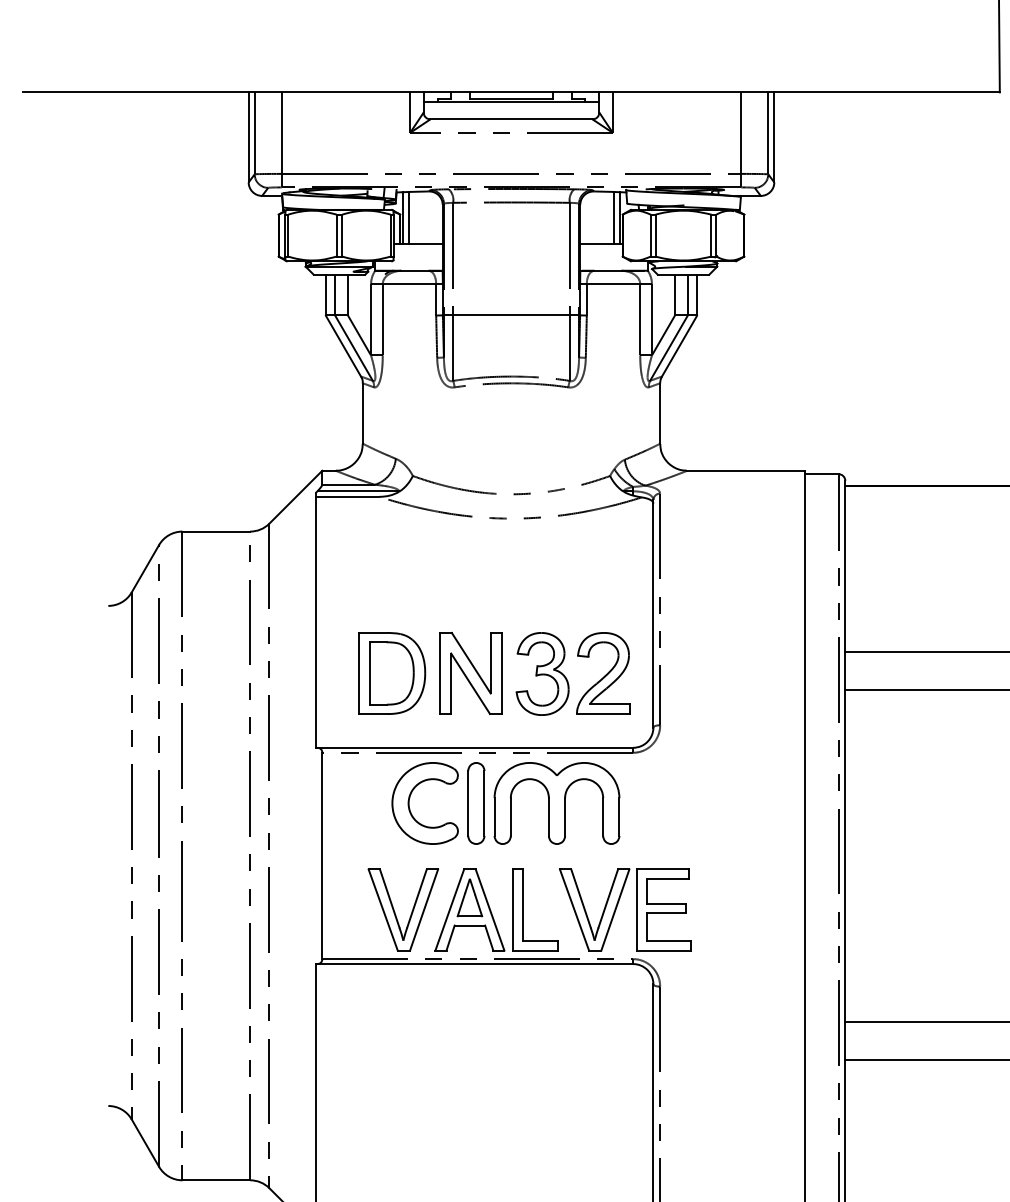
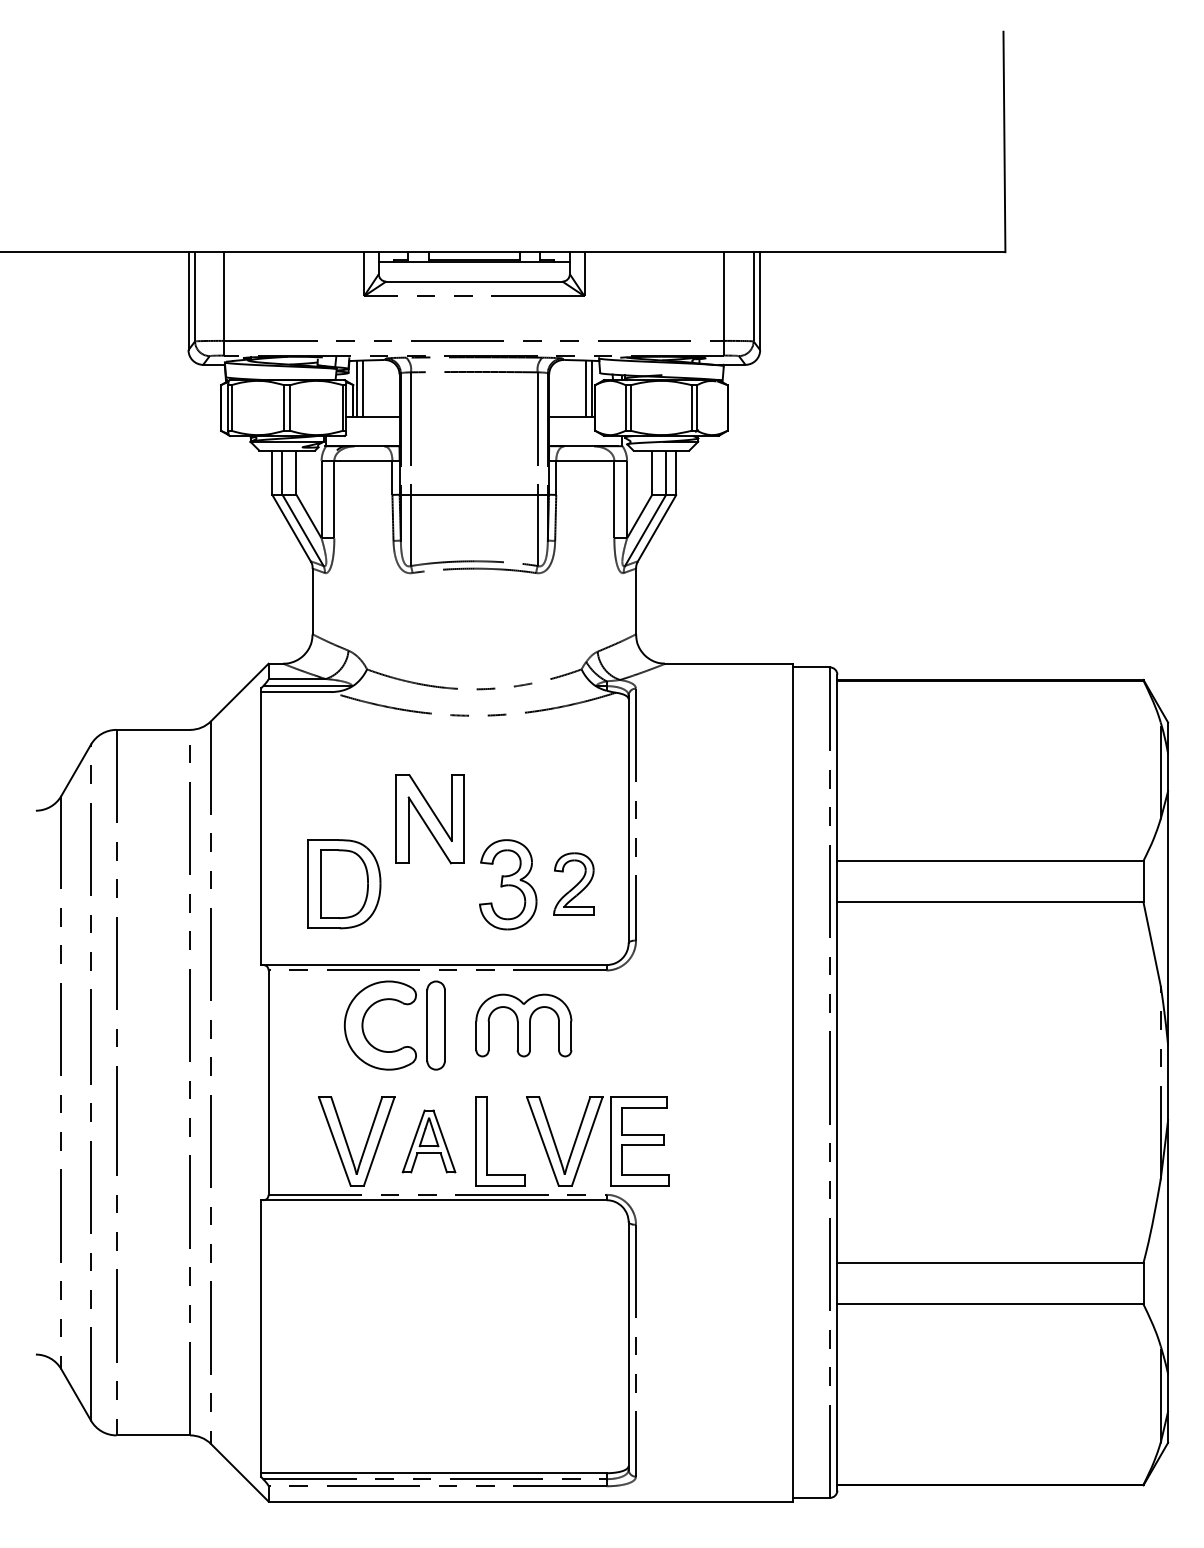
part: (602, 672) -> (573, 883), size x0.7
part: (470, 673) -> (429, 819), moved
part: (556, 803) -> (523, 1025), size x0.7
part: (469, 910) -> (428, 1141), size x0.7

